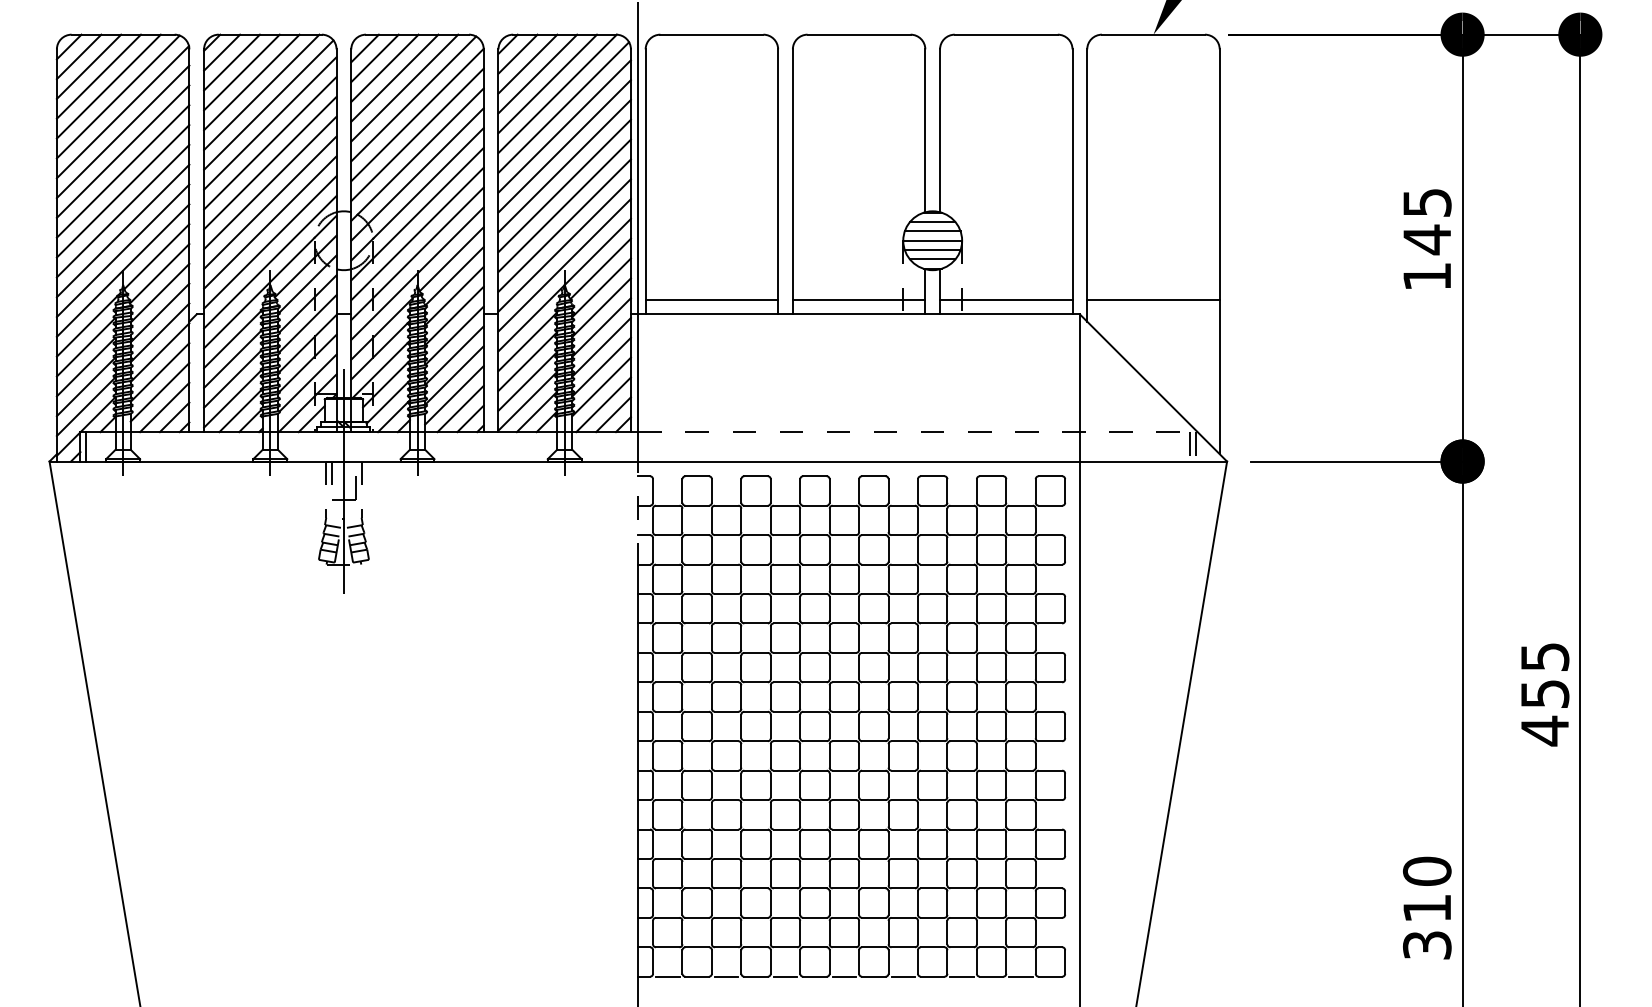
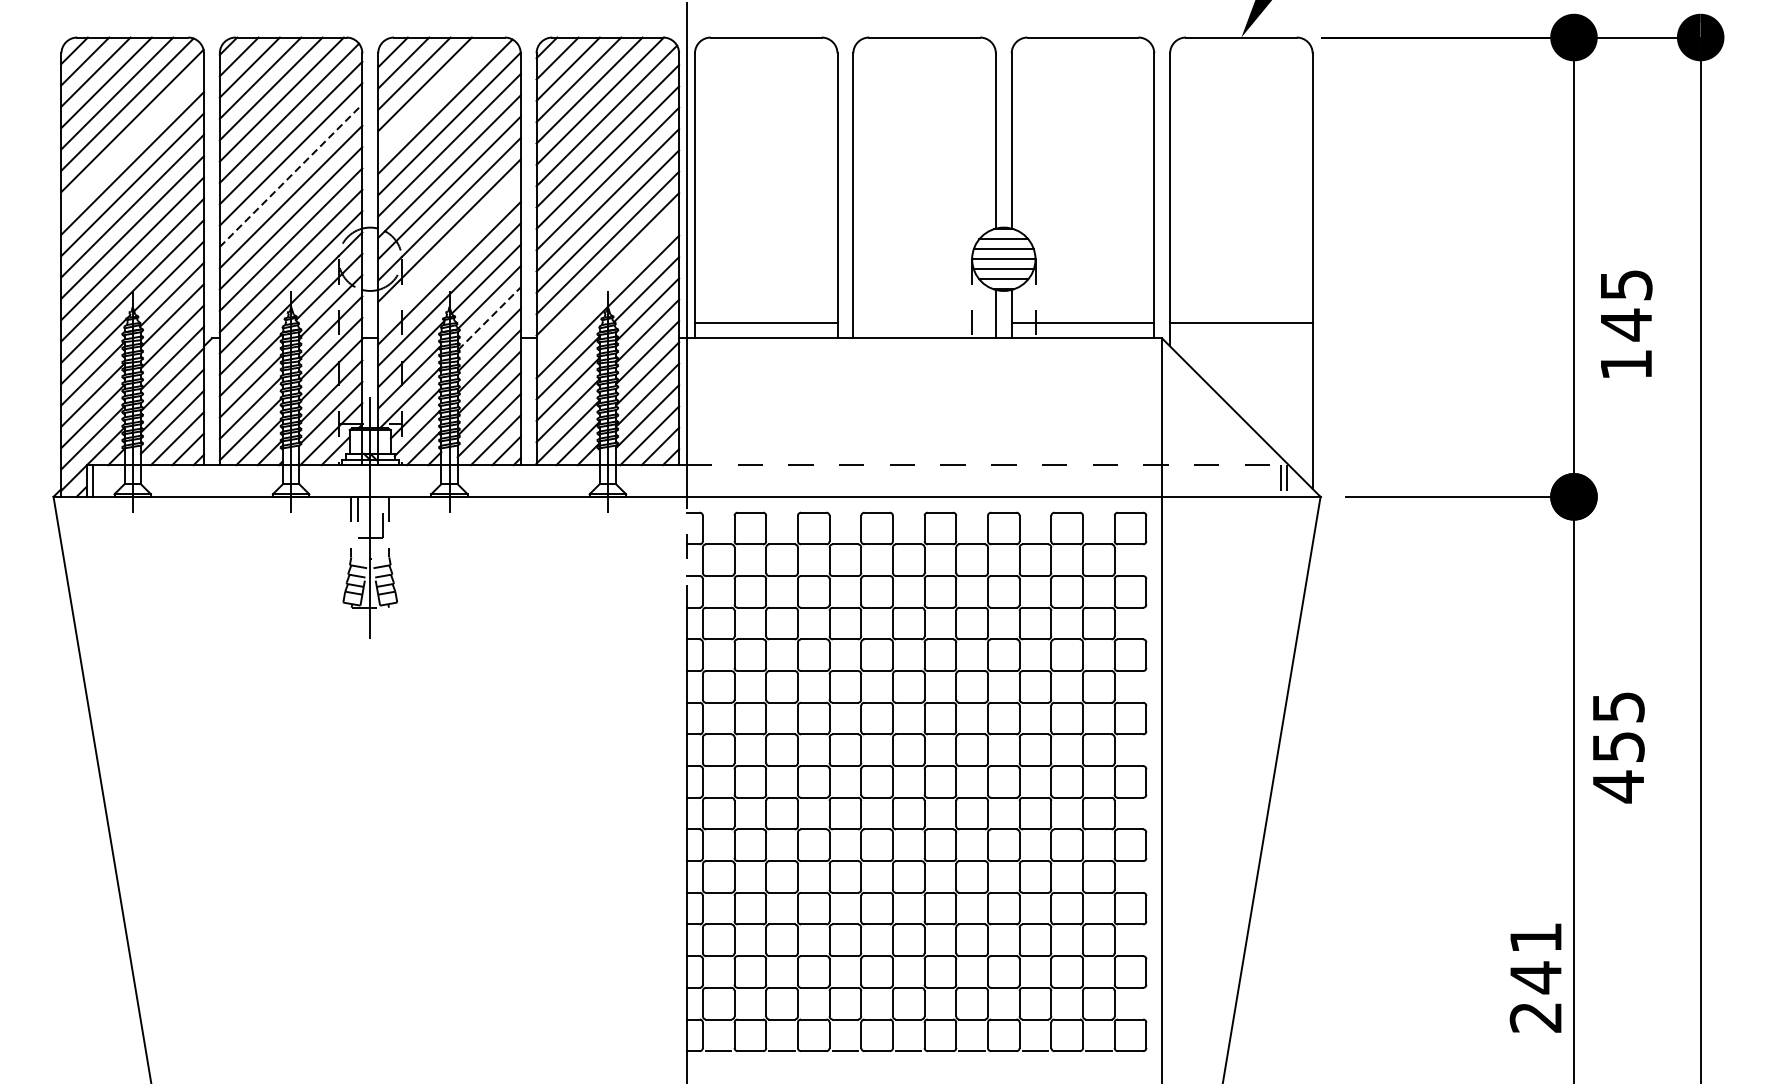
line: (404, 87) -> (435, 94), removed
line: (122, 131) -> (132, 141), removed
line: (270, 163) -> (291, 176), solid -> dashed
line: (417, 233) -> (449, 251), removed
text: (1427, 238) -> (1626, 323), moved
line: (564, 265) -> (607, 285), removed
line: (455, 295) -> (490, 318), solid -> dashed
line: (858, 299) -> (923, 322), removed
text: (1545, 694) -> (1619, 747), moved
text: (1426, 907) -> (1535, 976), 310 -> 241

